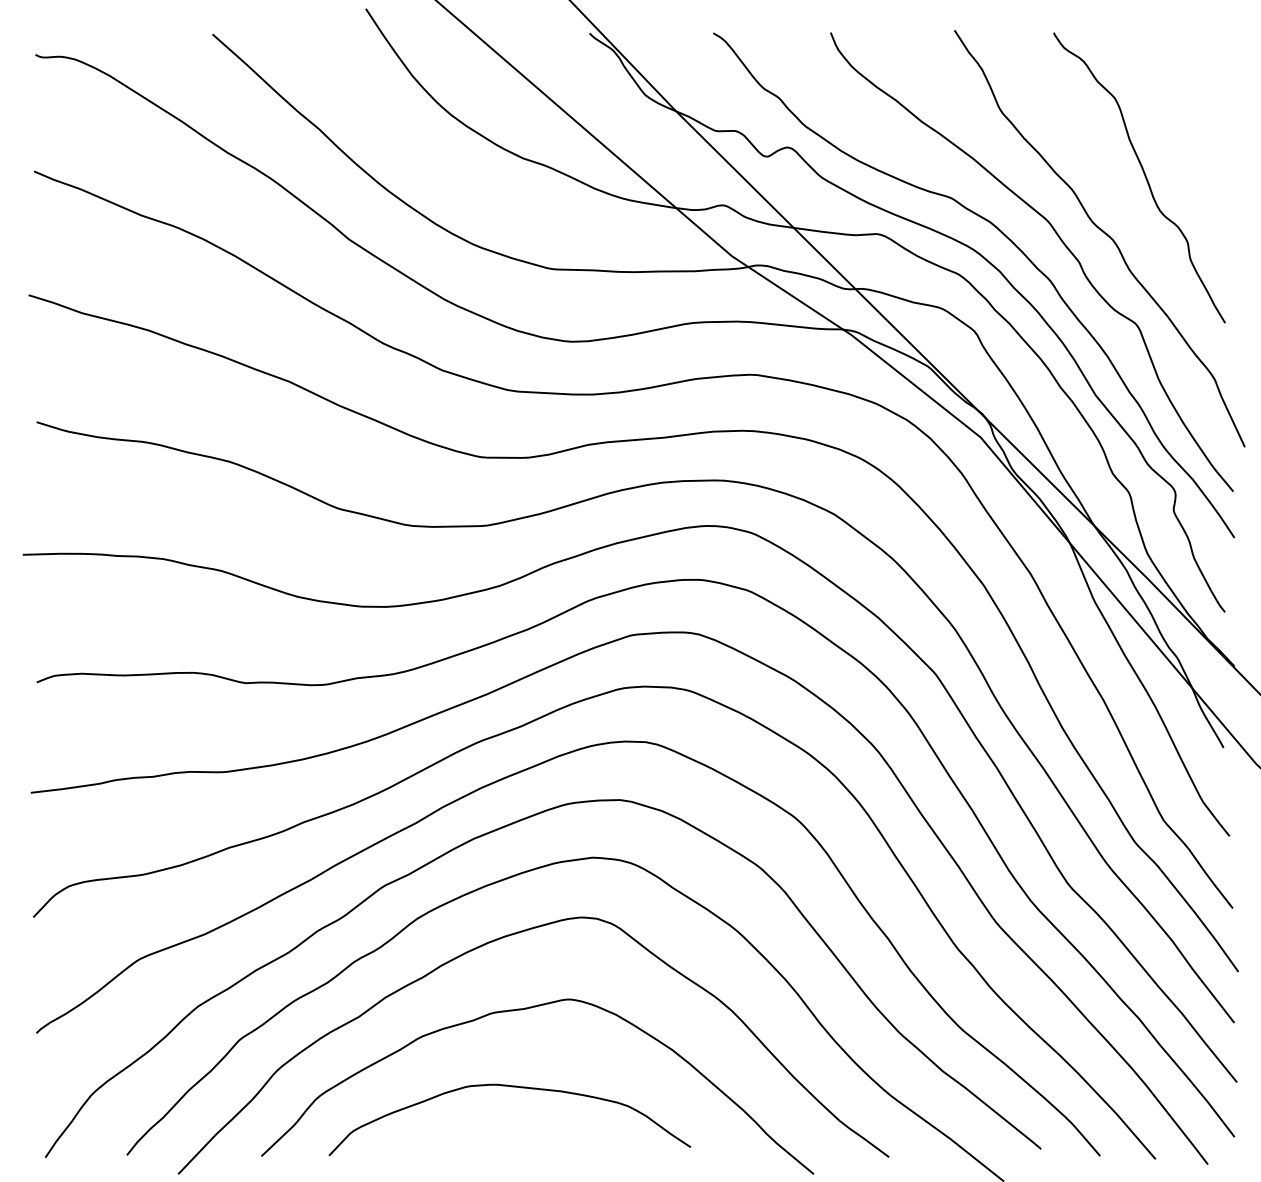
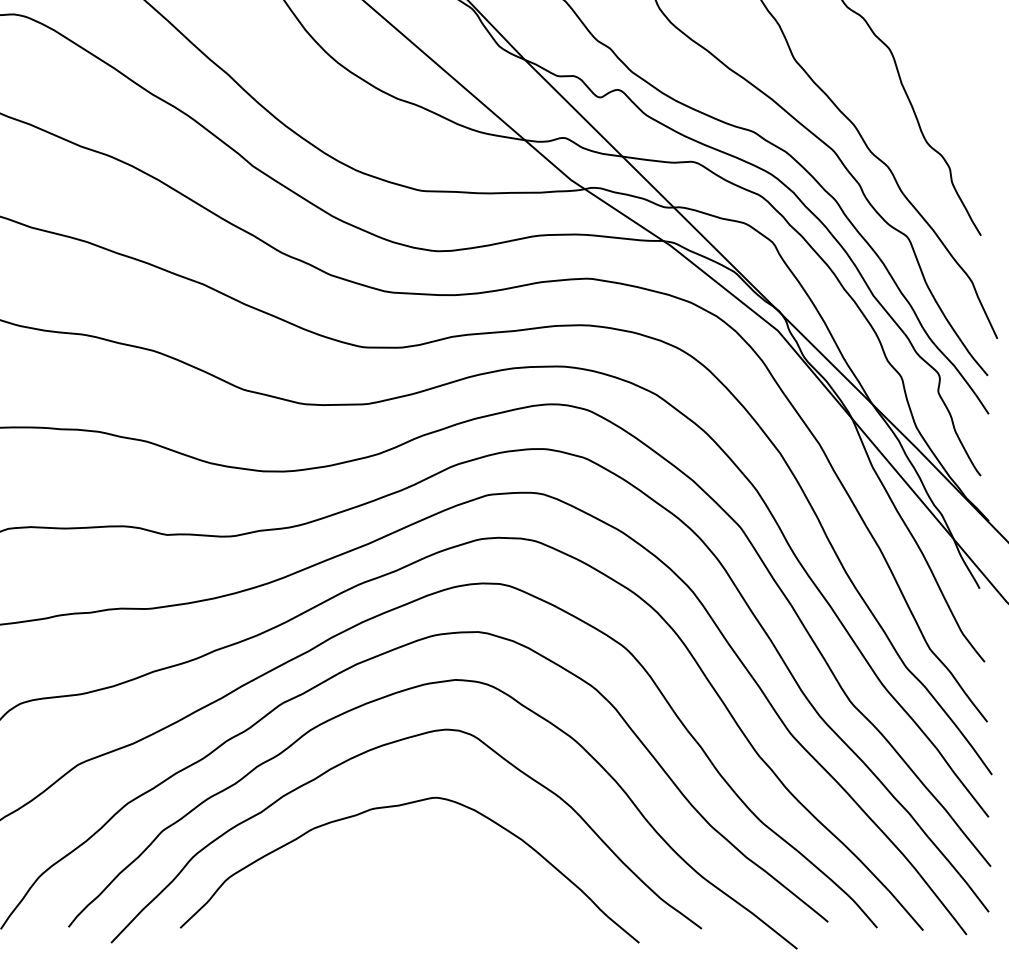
curve: (511, 1087) -> (388, 870), removed

